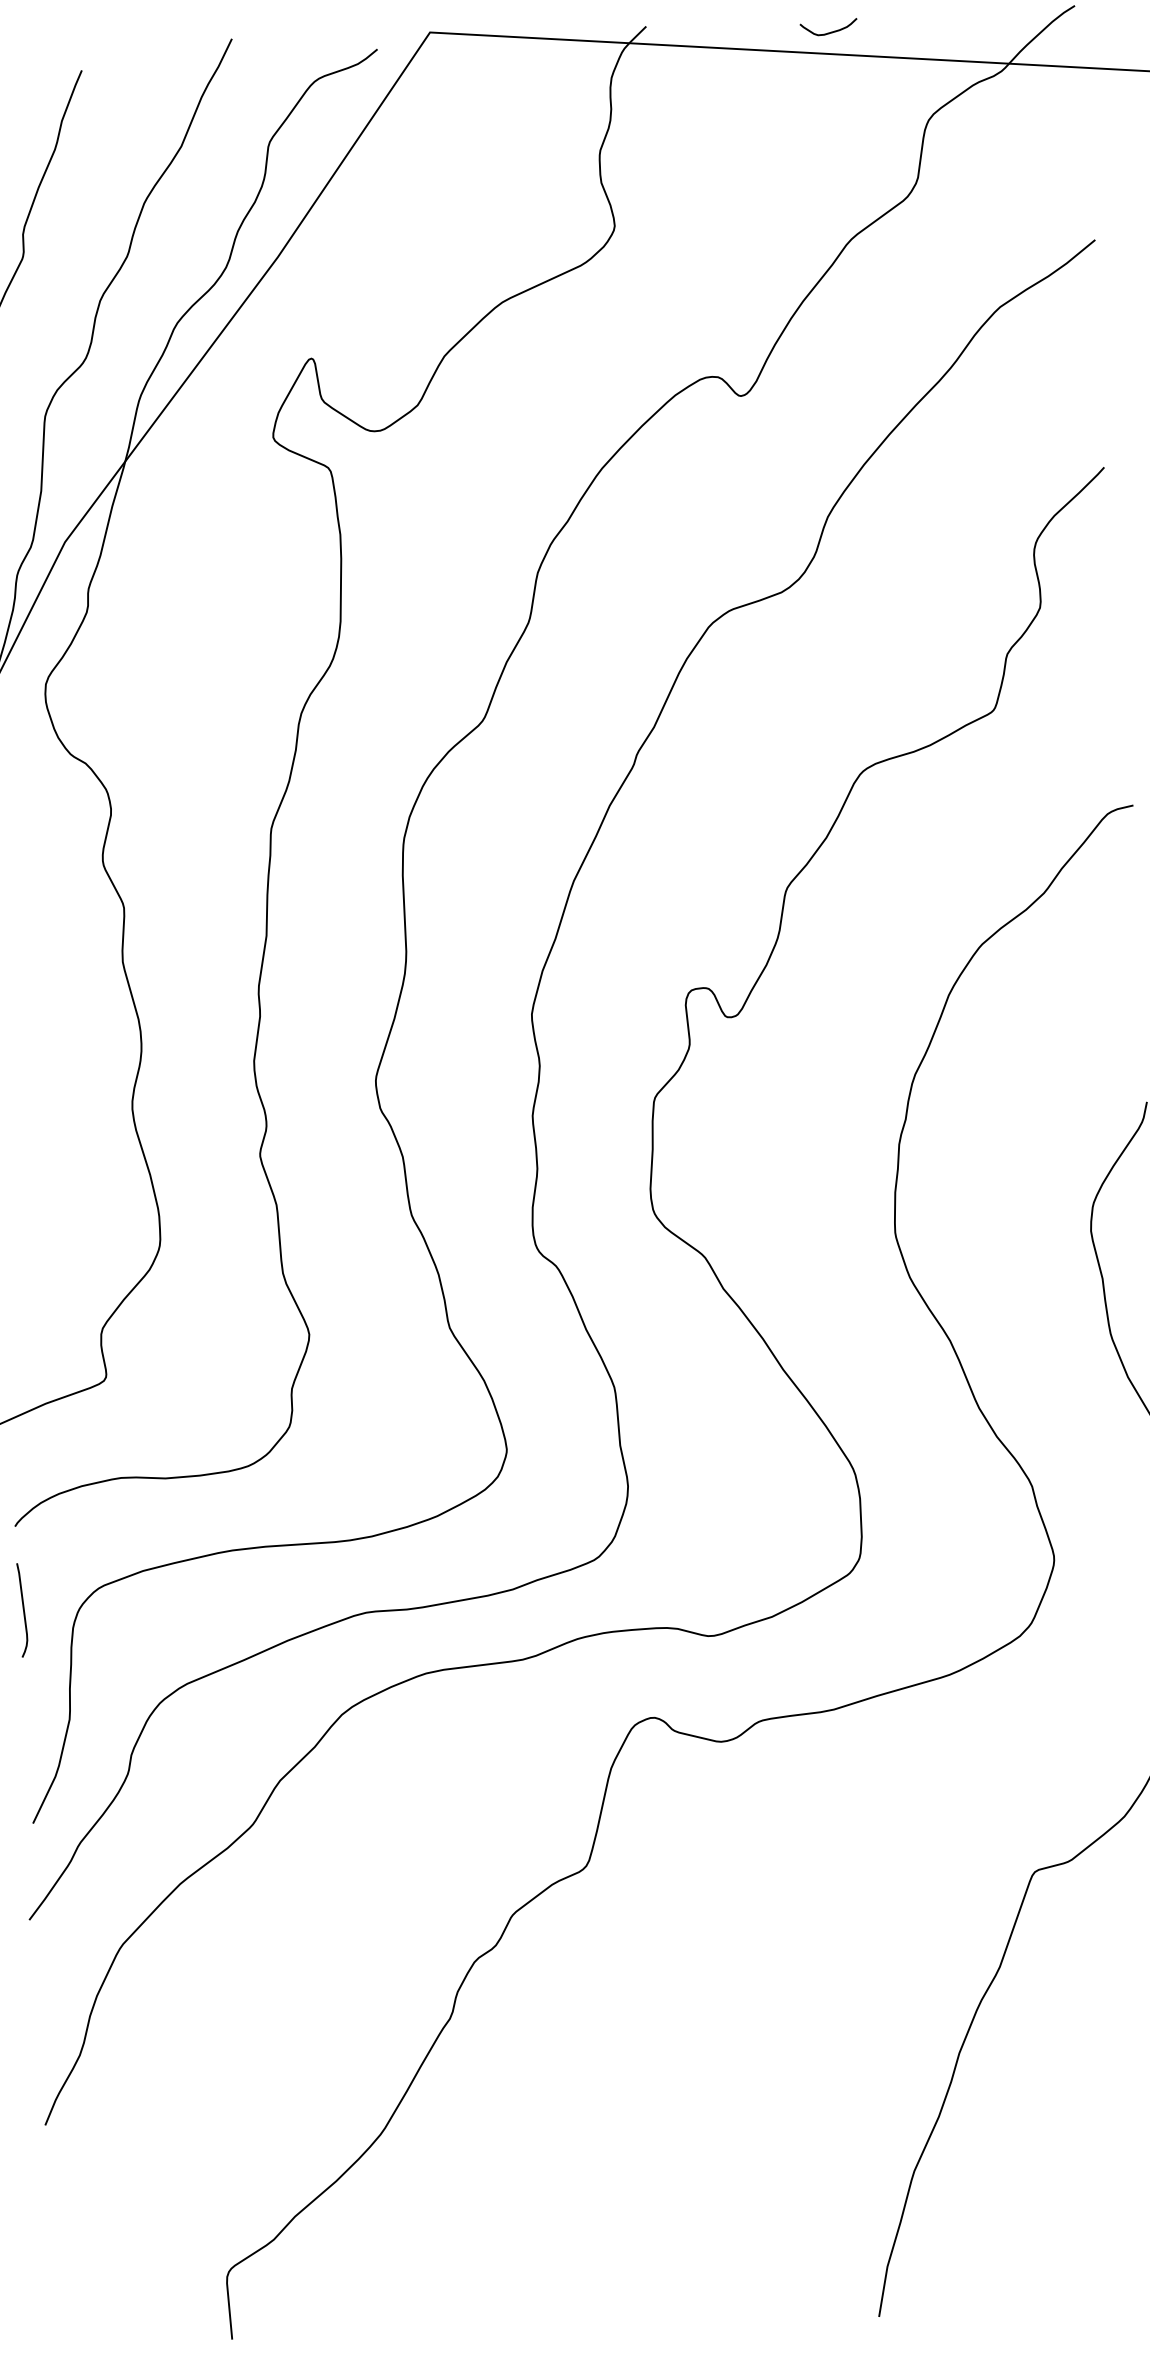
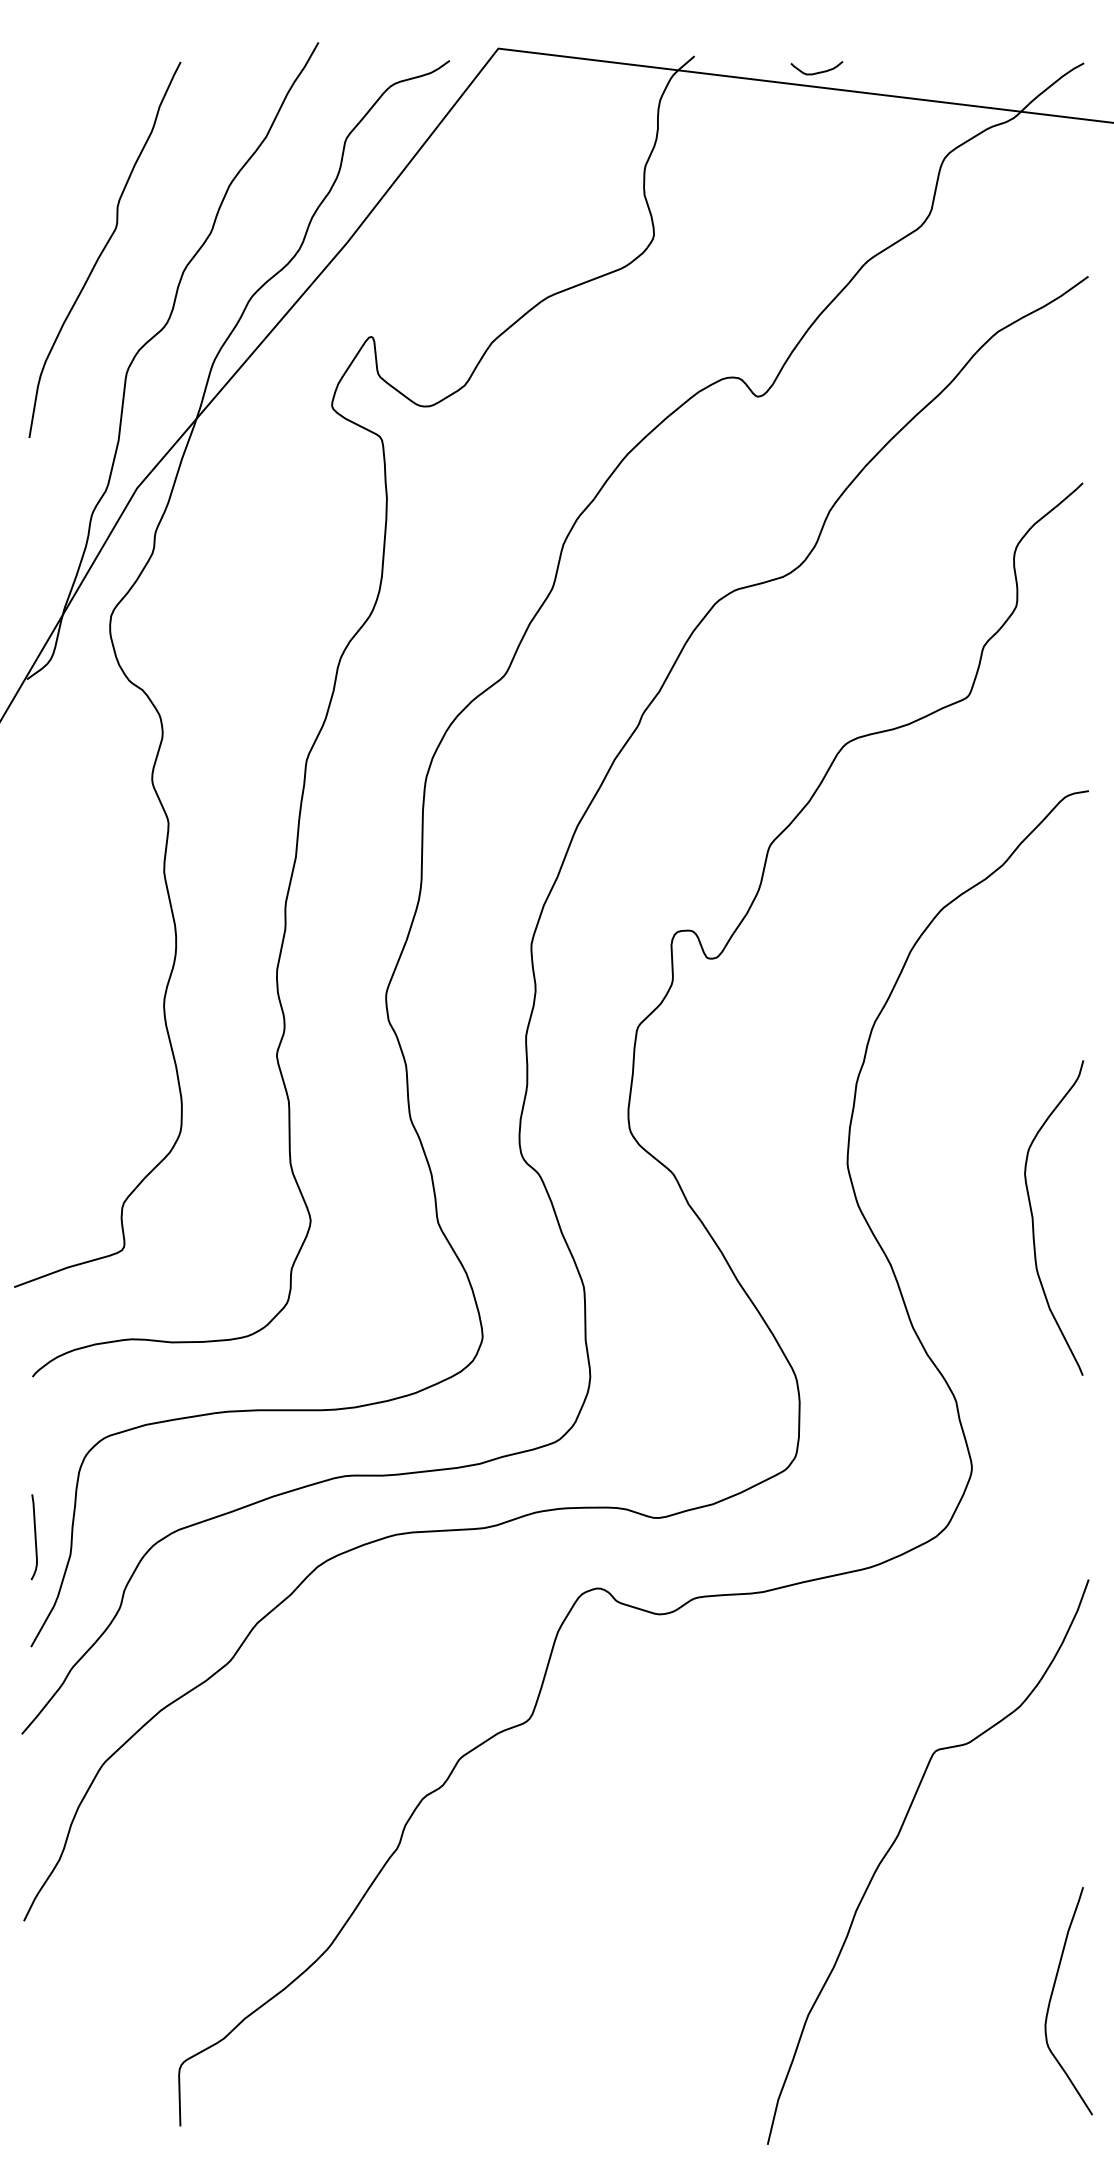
curve: (828, 32) -> (816, 72), moved
curve: (22, 1610) -> (34, 1537), moved

